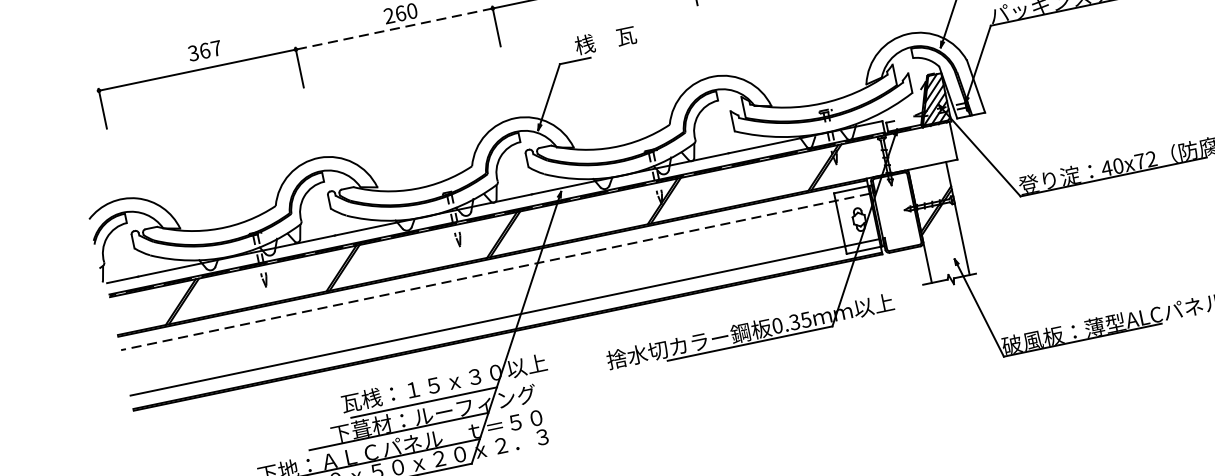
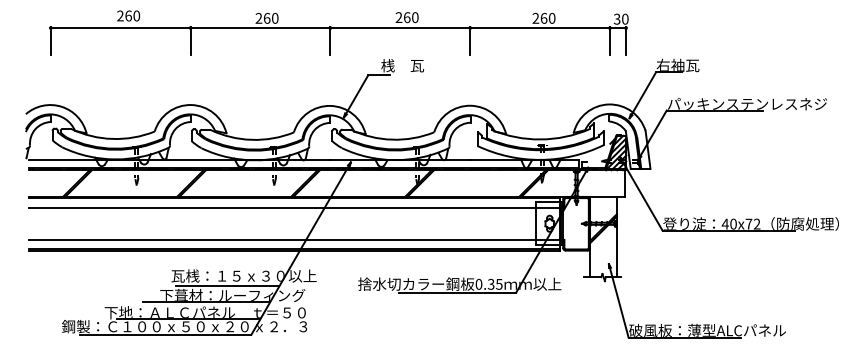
line: (394, 29) -> (260, 28), dashed -> solid
text: (204, 50) -> (128, 15), 367 -> 260
line: (495, 271) -> (294, 207), dashed -> solid

